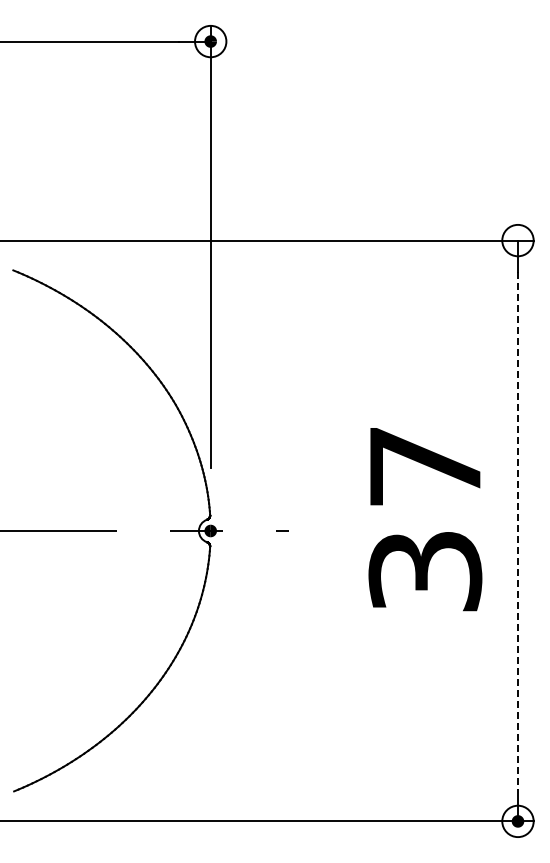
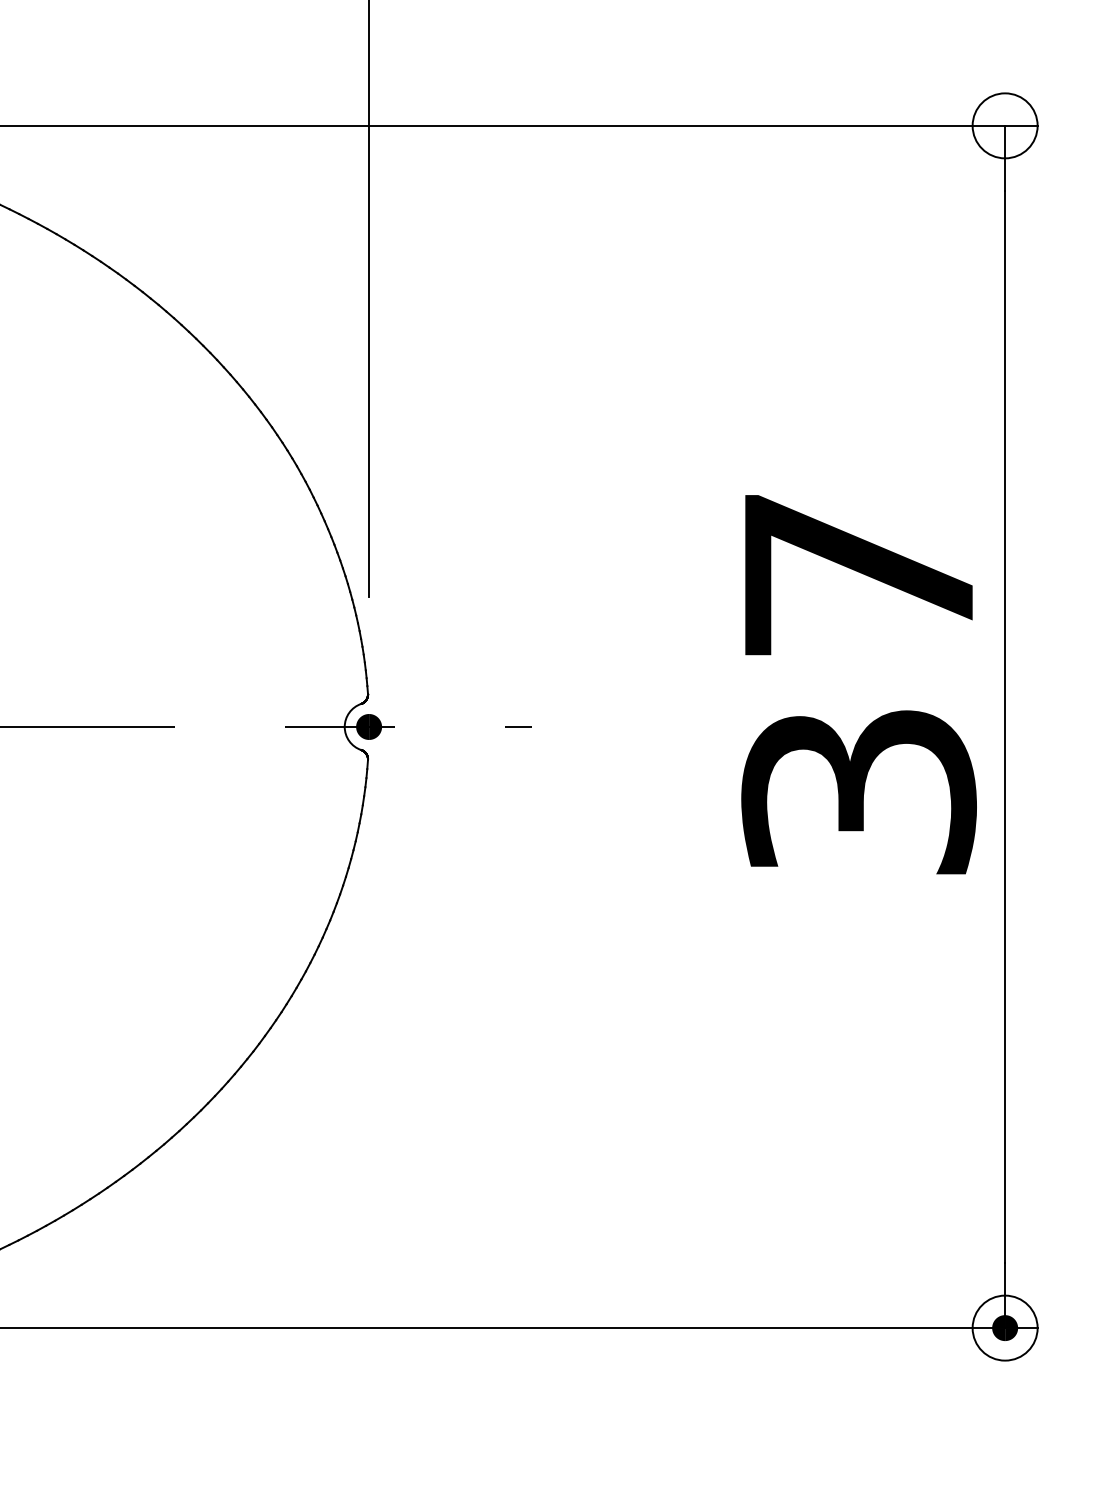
text: (425, 519) -> (859, 684), moved
line: (517, 531) -> (1004, 728), dashed -> solid

